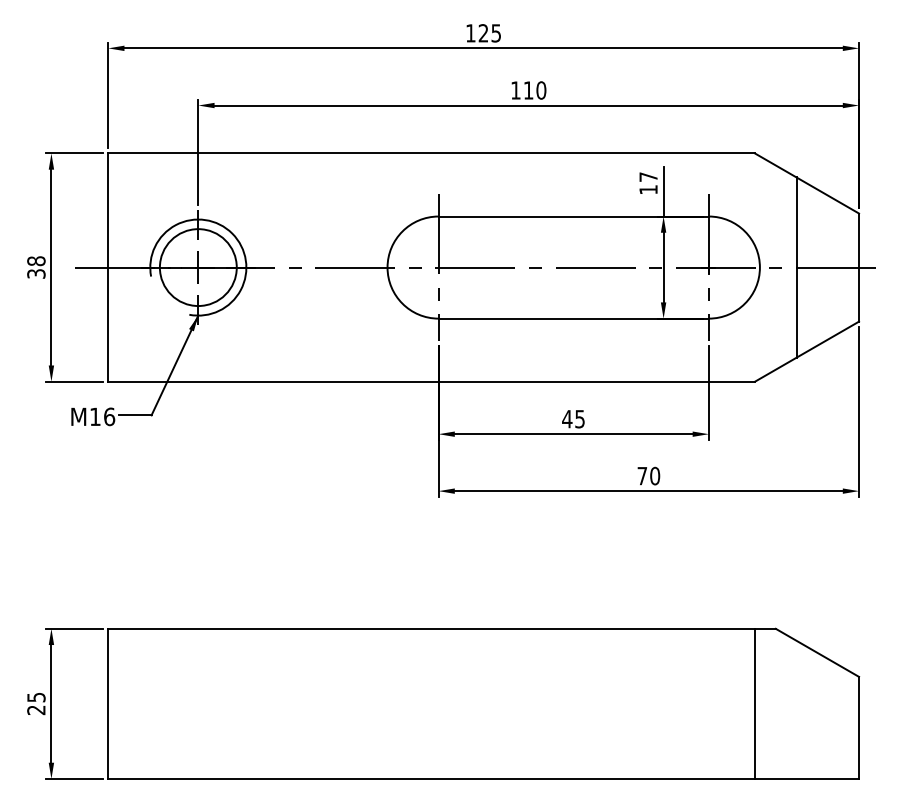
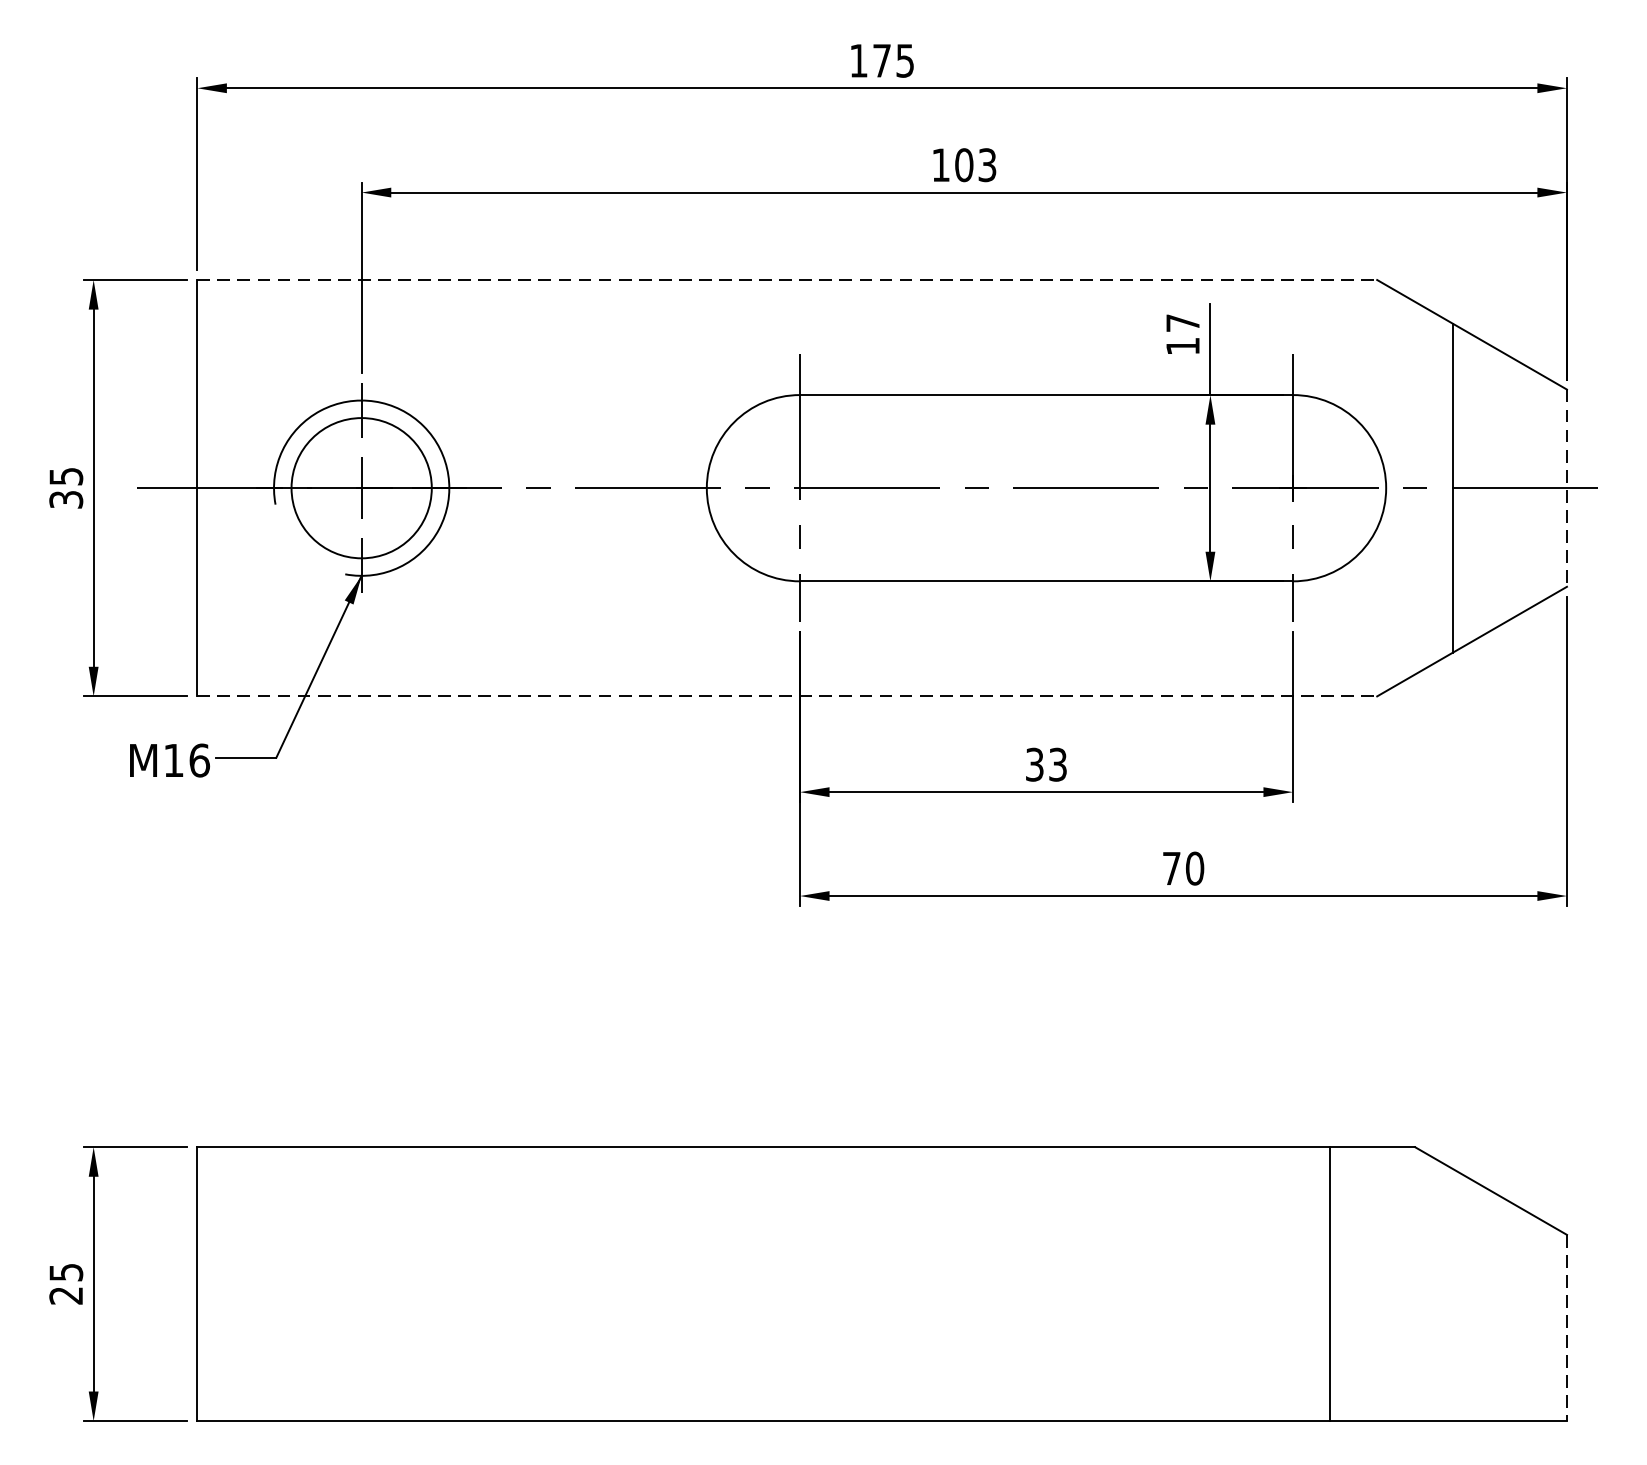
text: (483, 33) -> (881, 61), 125 -> 175
text: (534, 90) -> (974, 165), 110 -> 103
line: (432, 153) -> (788, 280), solid -> dashed
text: (36, 261) -> (66, 477), 38 -> 35
line: (859, 268) -> (1567, 489), solid -> dashed
line: (432, 381) -> (788, 696), solid -> dashed
text: (573, 418) -> (1046, 763), 45 -> 33
line: (755, 703) -> (1330, 1283), moved
line: (859, 728) -> (1567, 1329), solid -> dashed

